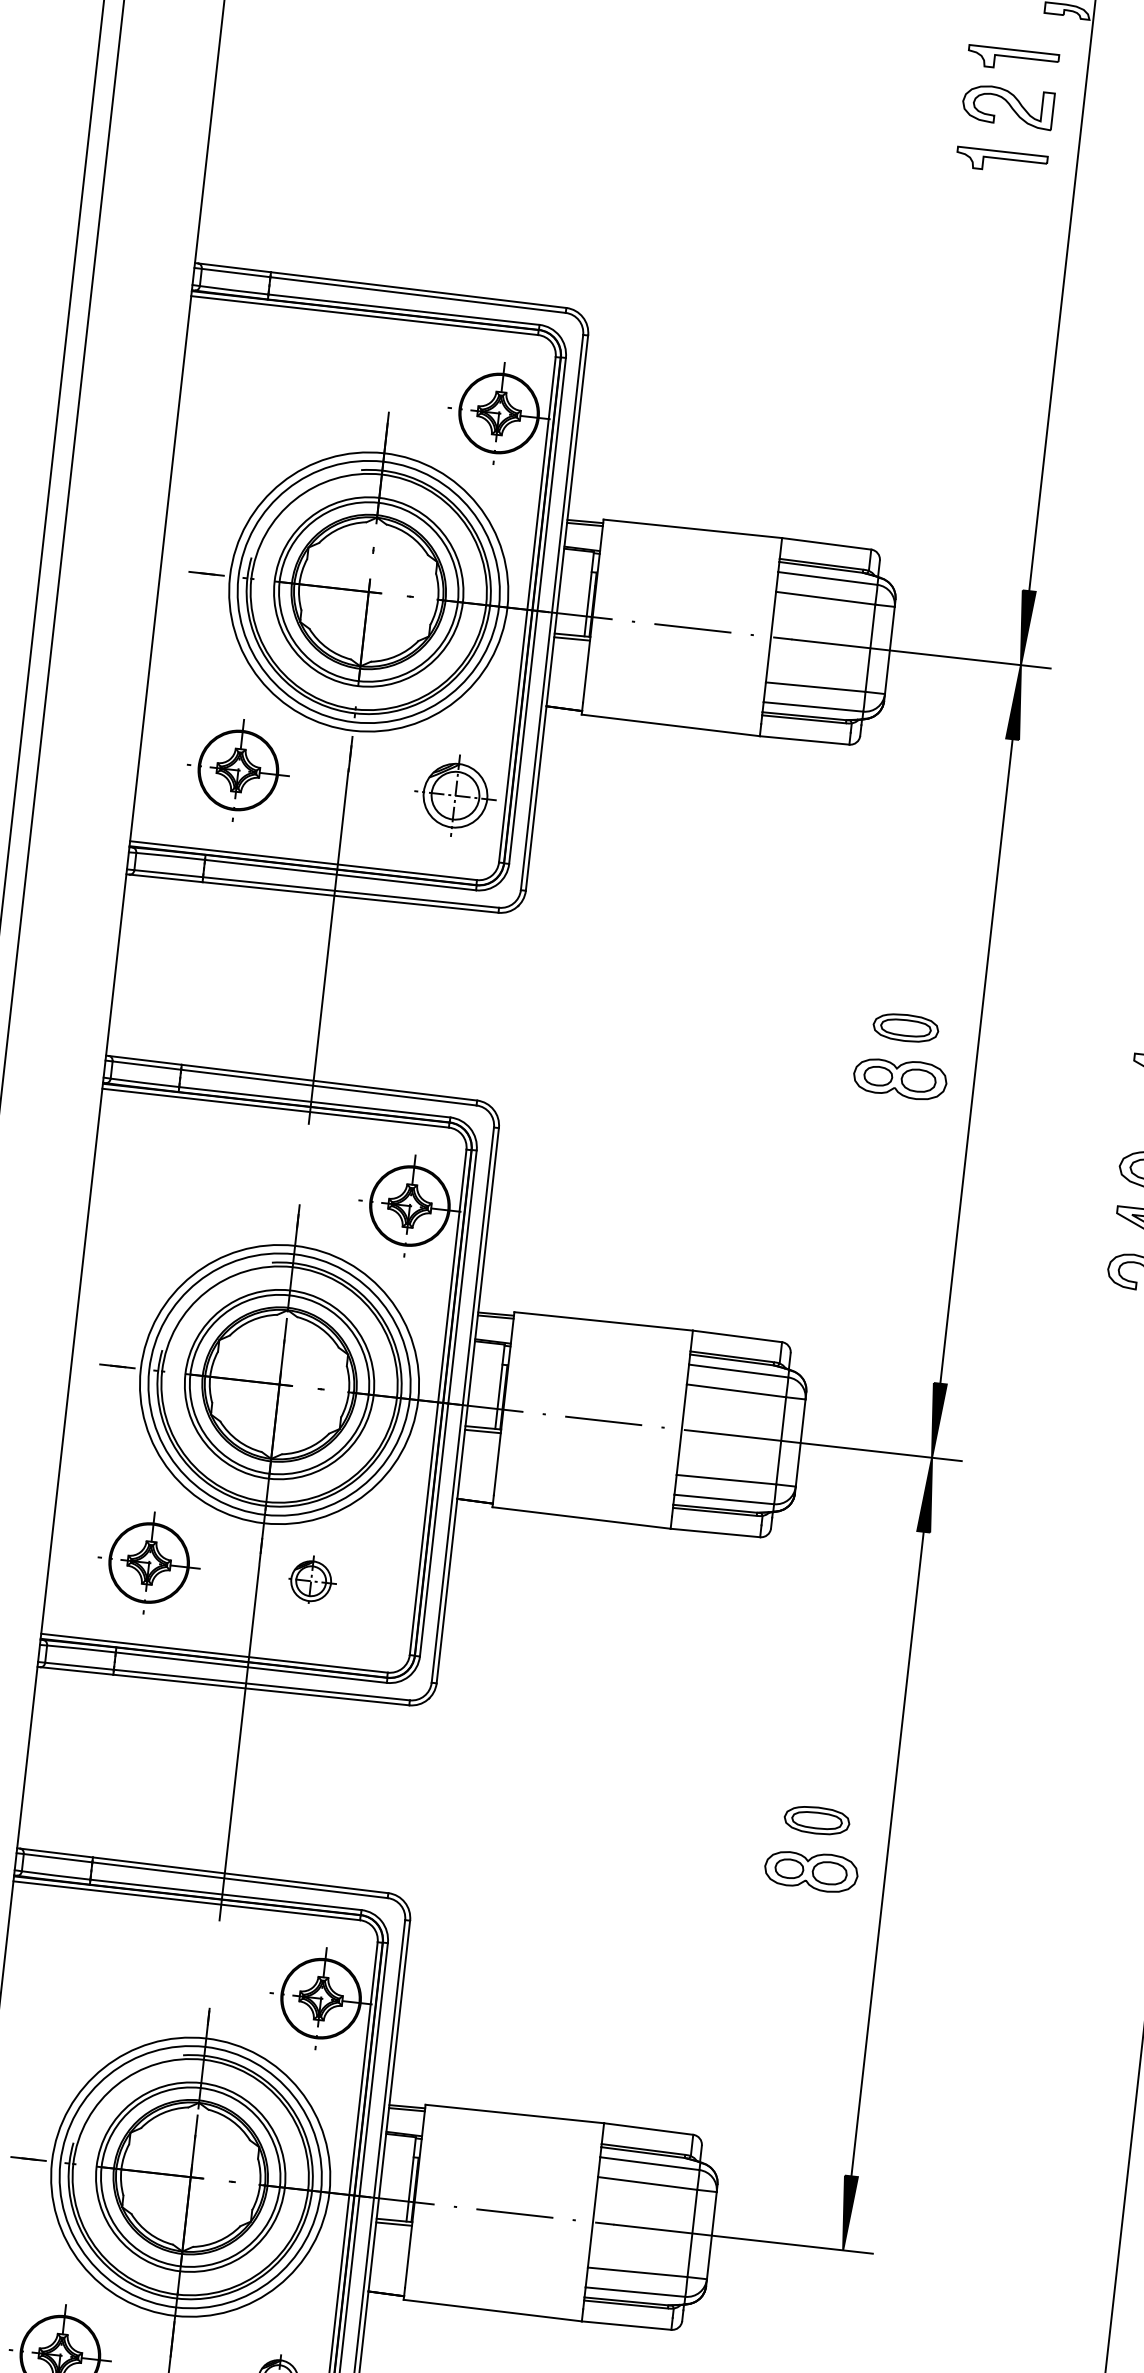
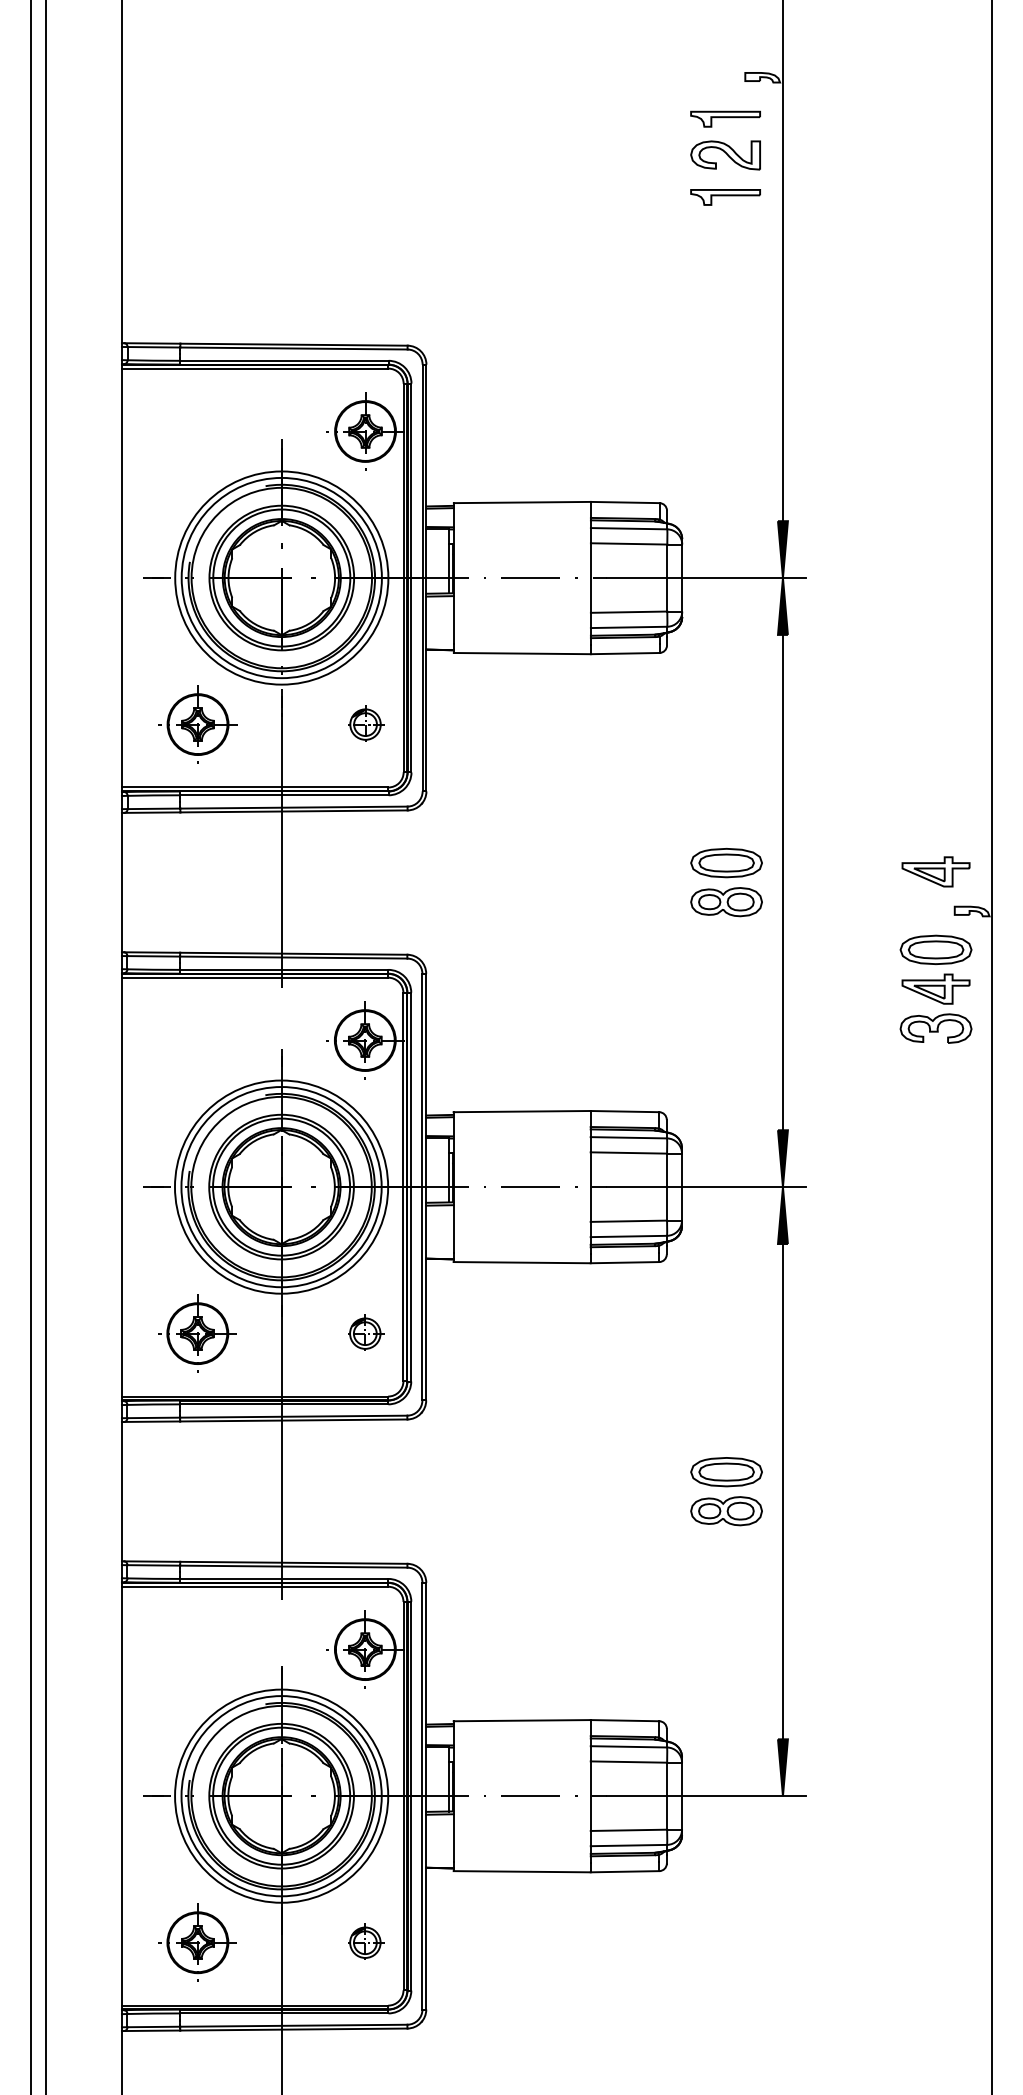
part: (457, 793) -> (366, 723), size x0.62
part: (905, 1028) -> (726, 863), size x1.43
part: (312, 1579) -> (366, 1332), moved
part: (816, 1820) -> (726, 1472), size x1.43

